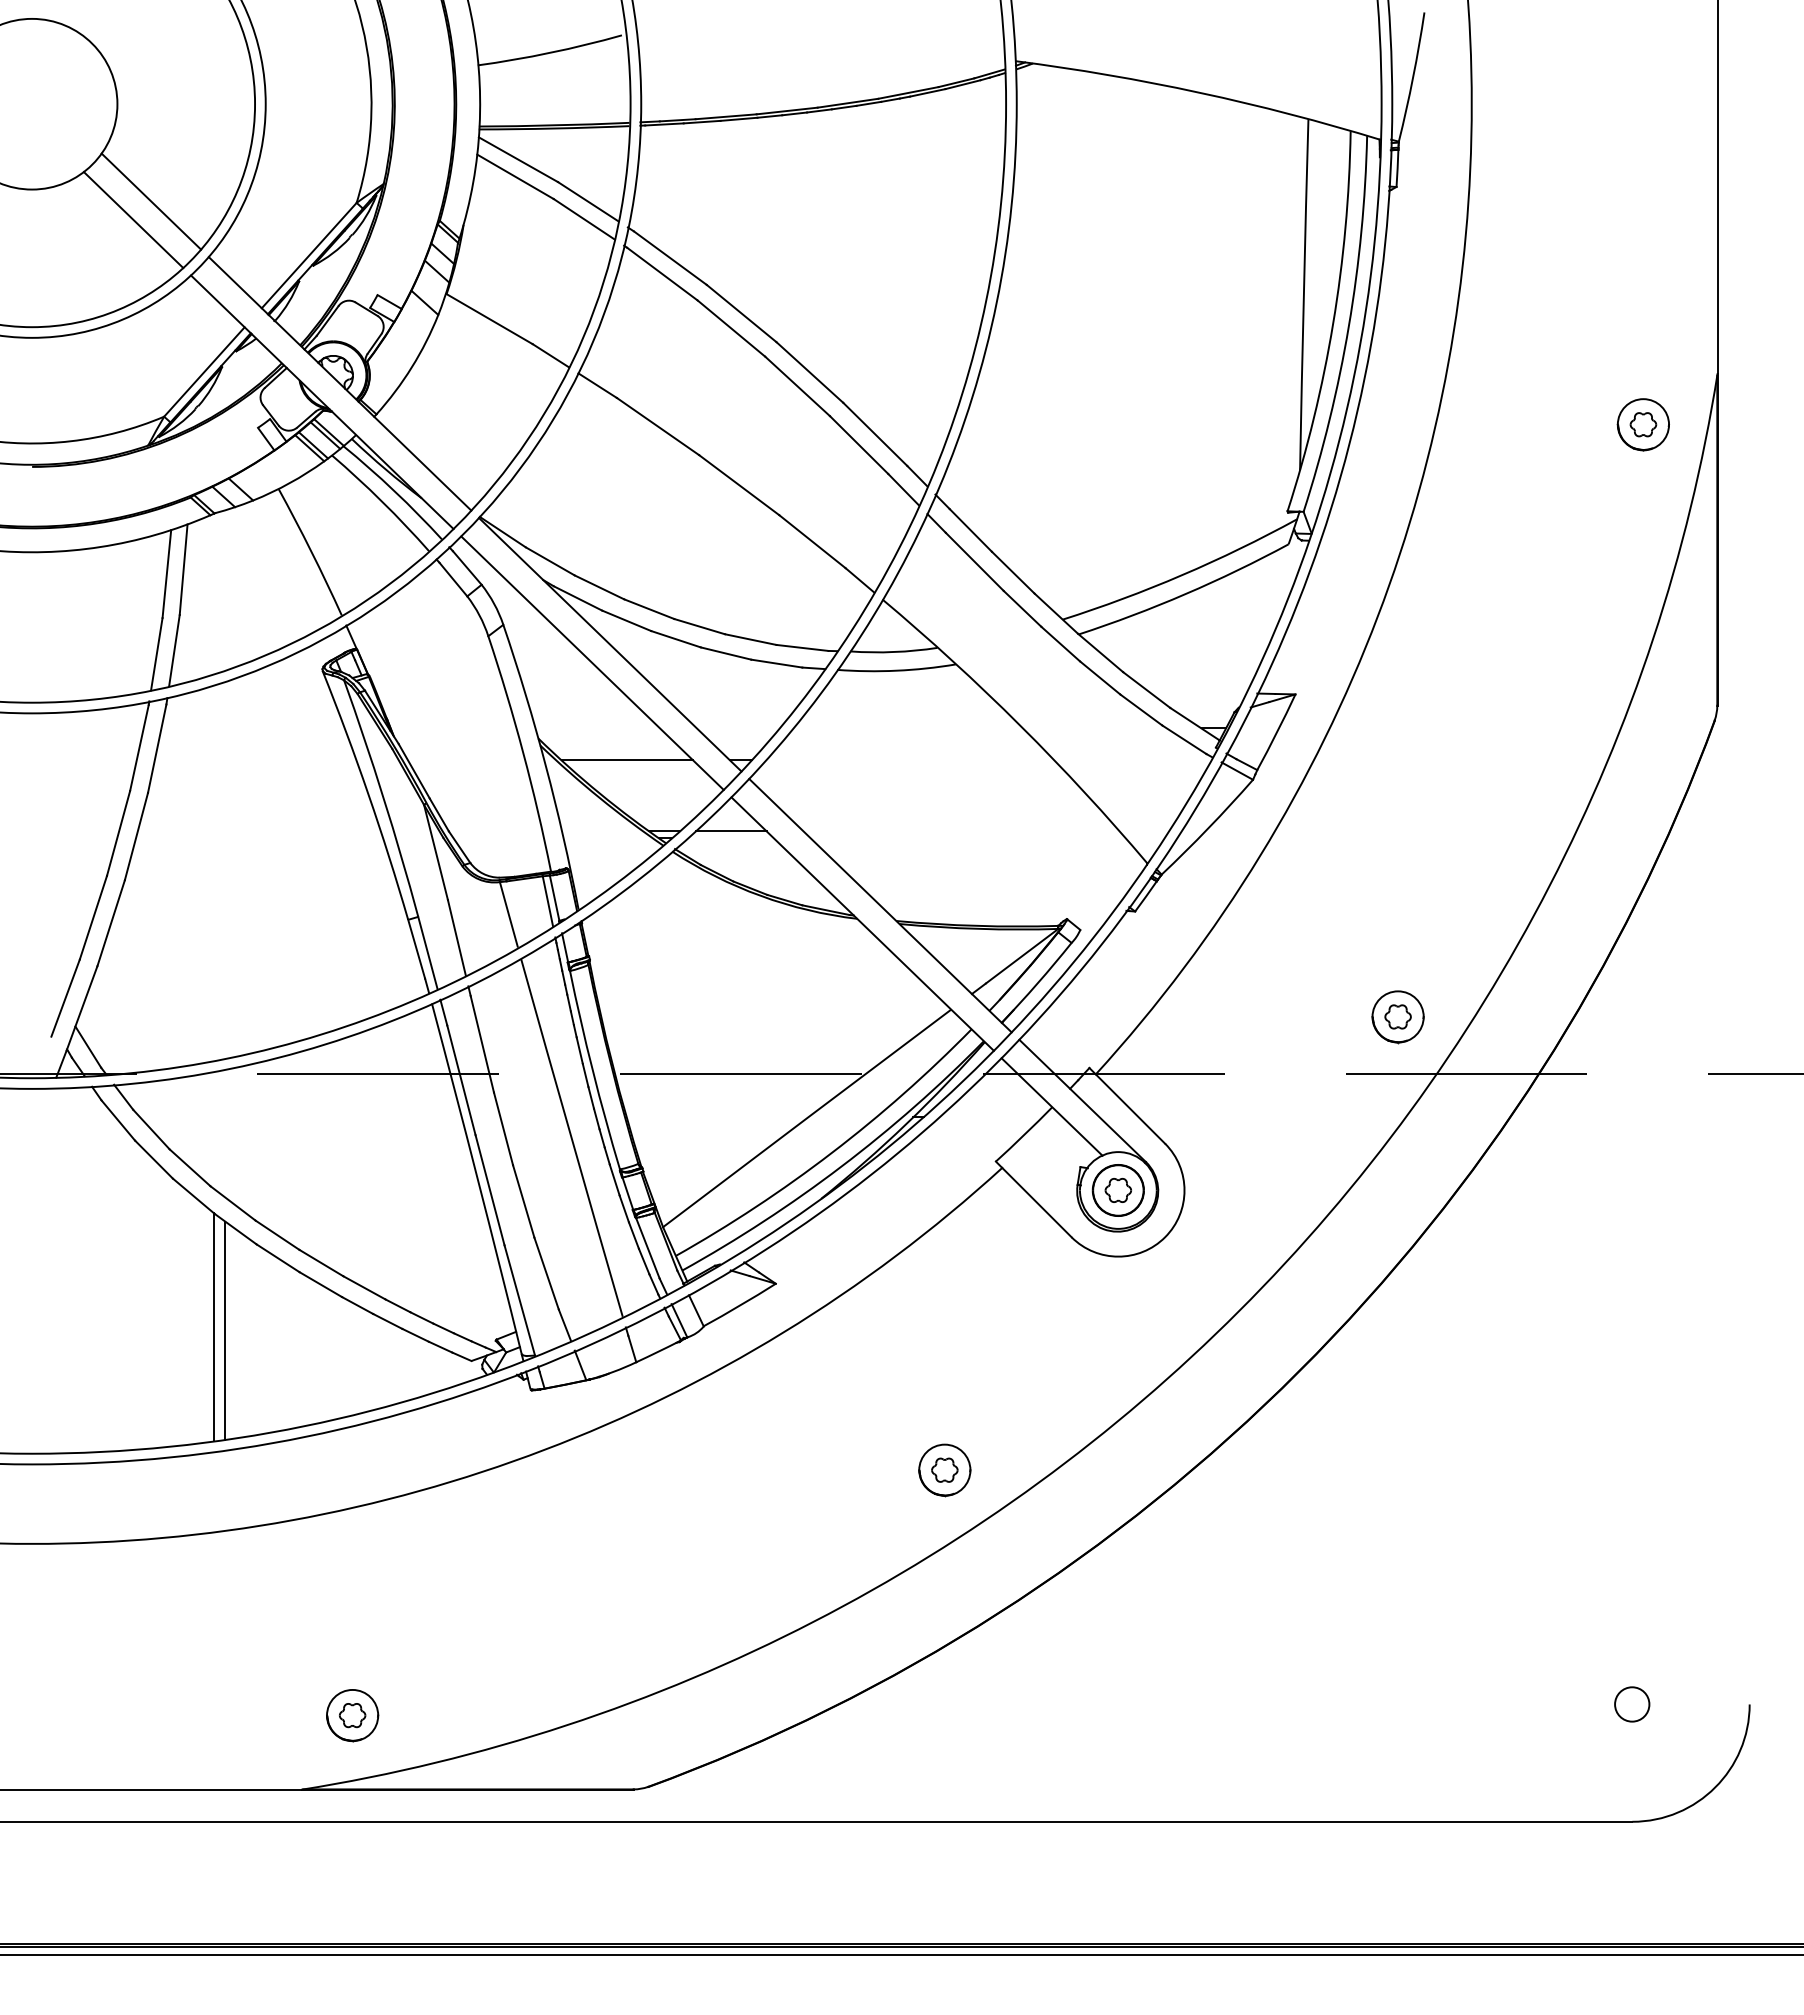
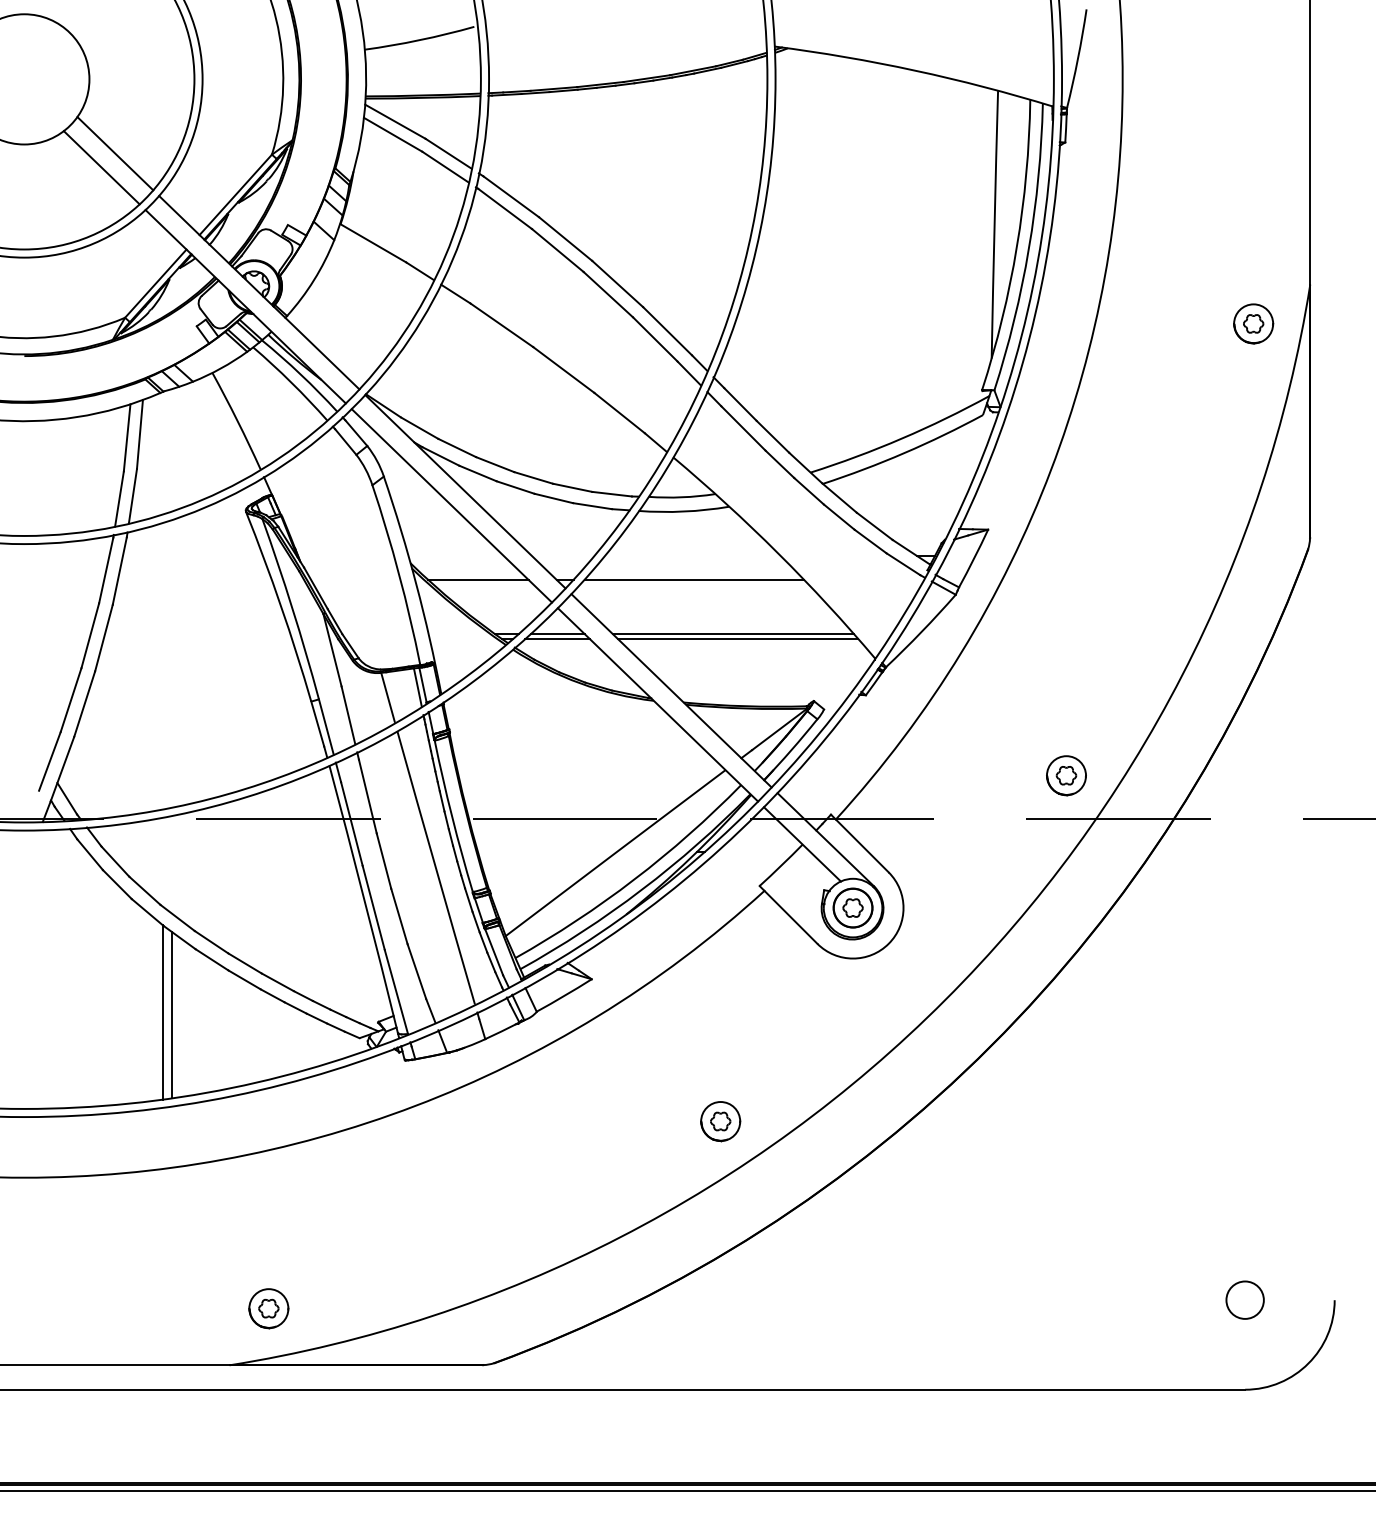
line: (909, 760) -> (693, 580), added
line: (961, 831) -> (733, 634), added
line: (730, 838) -> (557, 639), added
line: (967, 838) -> (737, 639), added
circle: (1631, 1704) -> (1244, 1300), size x1.43

